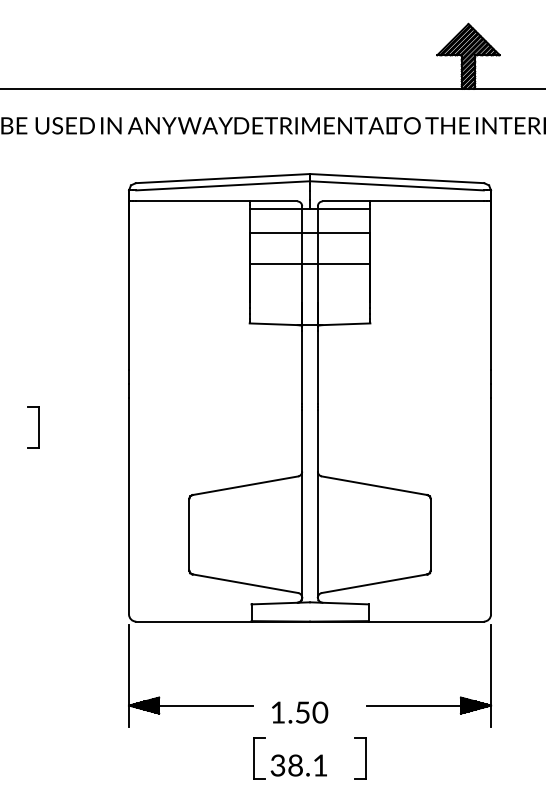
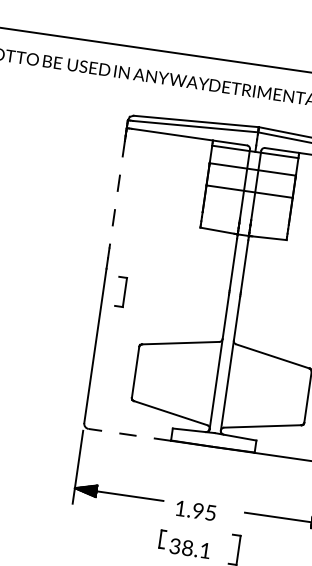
line: (129, 294) -> (117, 194), solid -> dashed
part: (33, 427) -> (121, 292), moved
line: (193, 621) -> (129, 434), solid -> dashed
text: (311, 712) -> (204, 511), 1.50 -> 1.95
part: (259, 758) -> (162, 539), size x0.6

